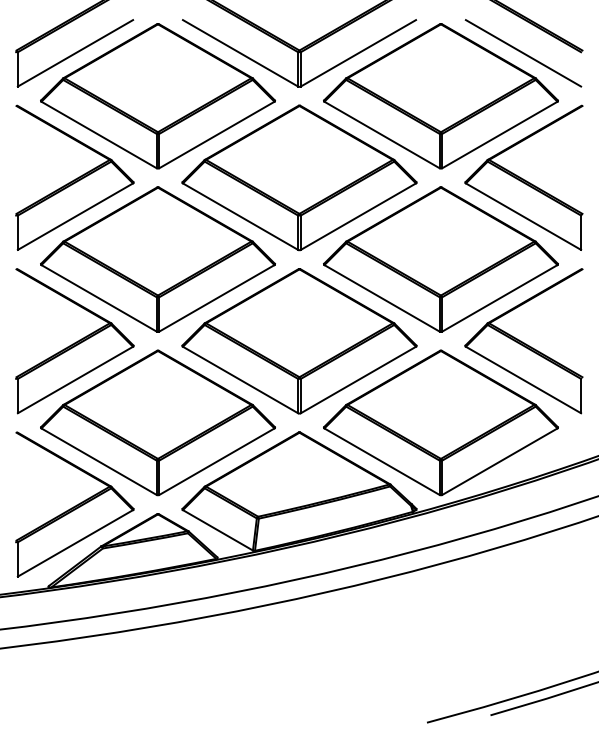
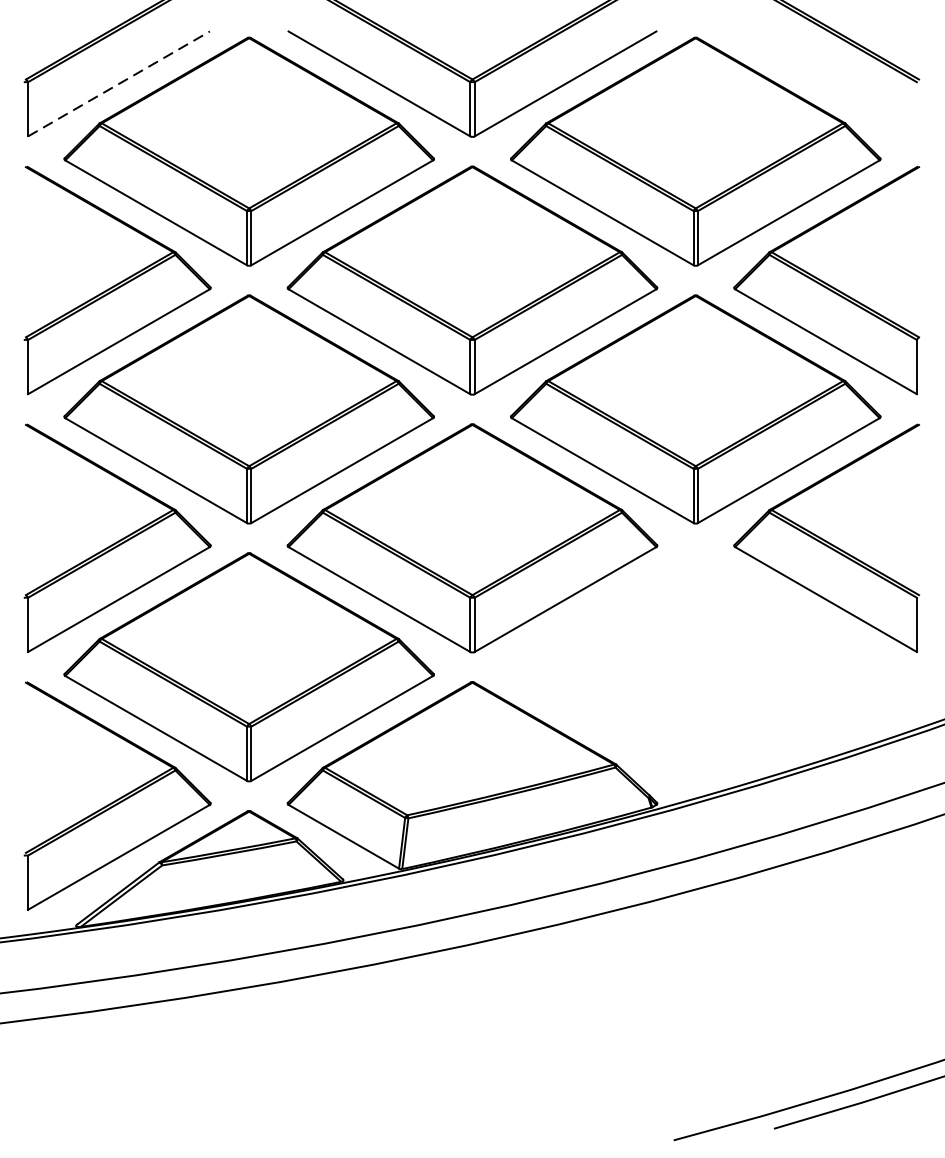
line: (75, 53) -> (118, 84), solid -> dashed
line: (523, 53) -> (826, 84), removed
part: (440, 422) -> (695, 666), removed

